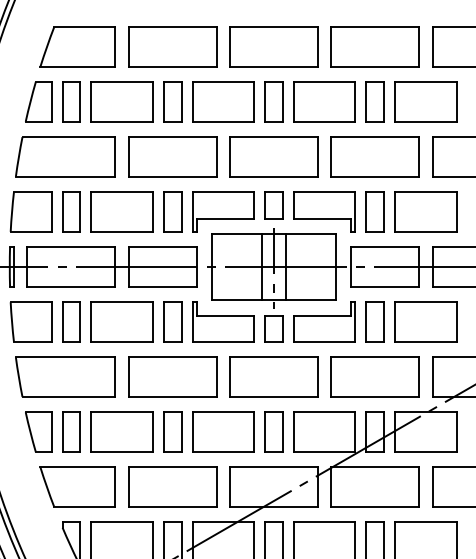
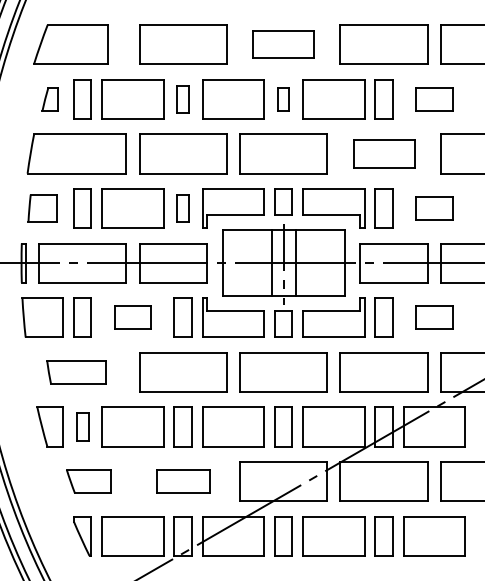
part: (77, 46) -> (70, 44), moved
part: (273, 46) -> (283, 44), size x0.7
part: (37, 102) -> (49, 99), size x0.6
part: (172, 102) -> (182, 99), size x0.7
part: (273, 102) -> (283, 99), size x0.6
part: (426, 102) -> (434, 99), size x0.6
part: (374, 156) -> (383, 153), size x0.7
part: (30, 211) -> (42, 208), size x0.7
part: (172, 211) -> (182, 208), size x0.7
part: (426, 211) -> (434, 208), size x0.6
part: (121, 321) -> (132, 317), size x0.6
part: (426, 321) -> (434, 317), size x0.6
part: (65, 377) -> (76, 372), size x0.6
part: (71, 431) -> (82, 426), size x0.7
part: (77, 487) -> (88, 481), size x0.6
part: (173, 487) -> (183, 481), size x0.6

